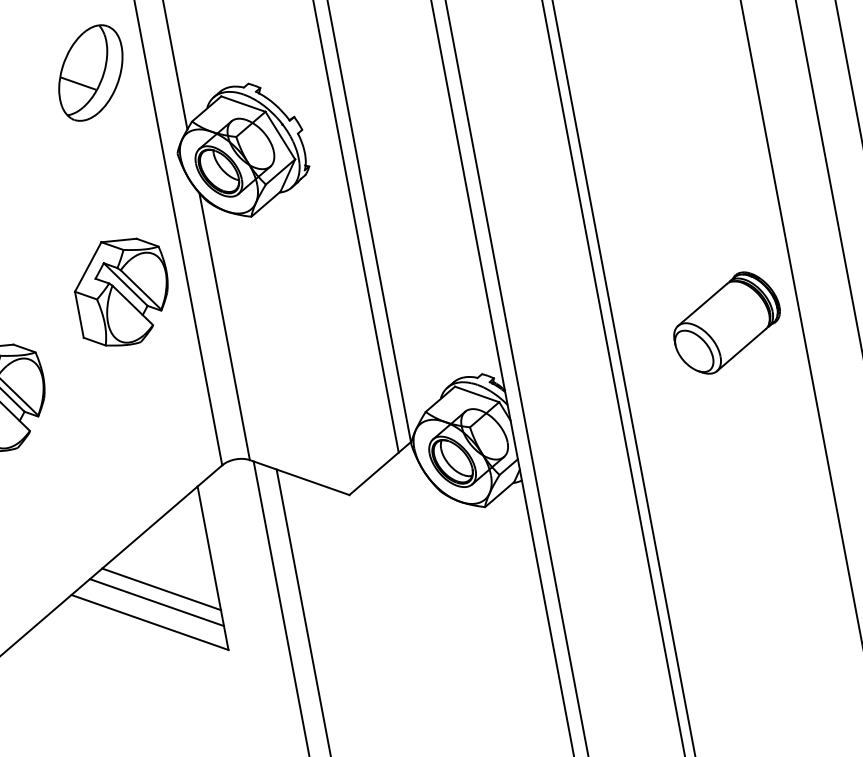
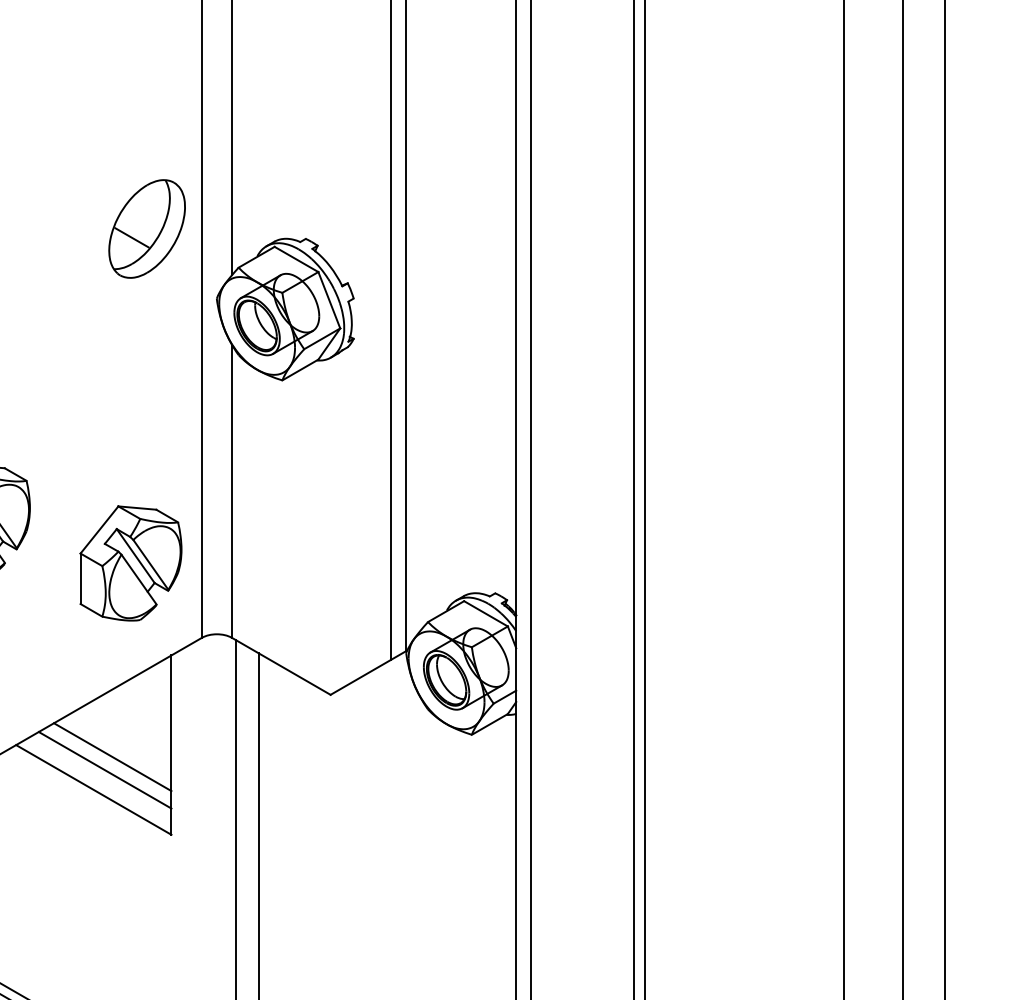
part: (90, 72) -> (146, 228), moved
part: (122, 292) -> (130, 563), moved
part: (726, 322) -> (764, 587), removed

